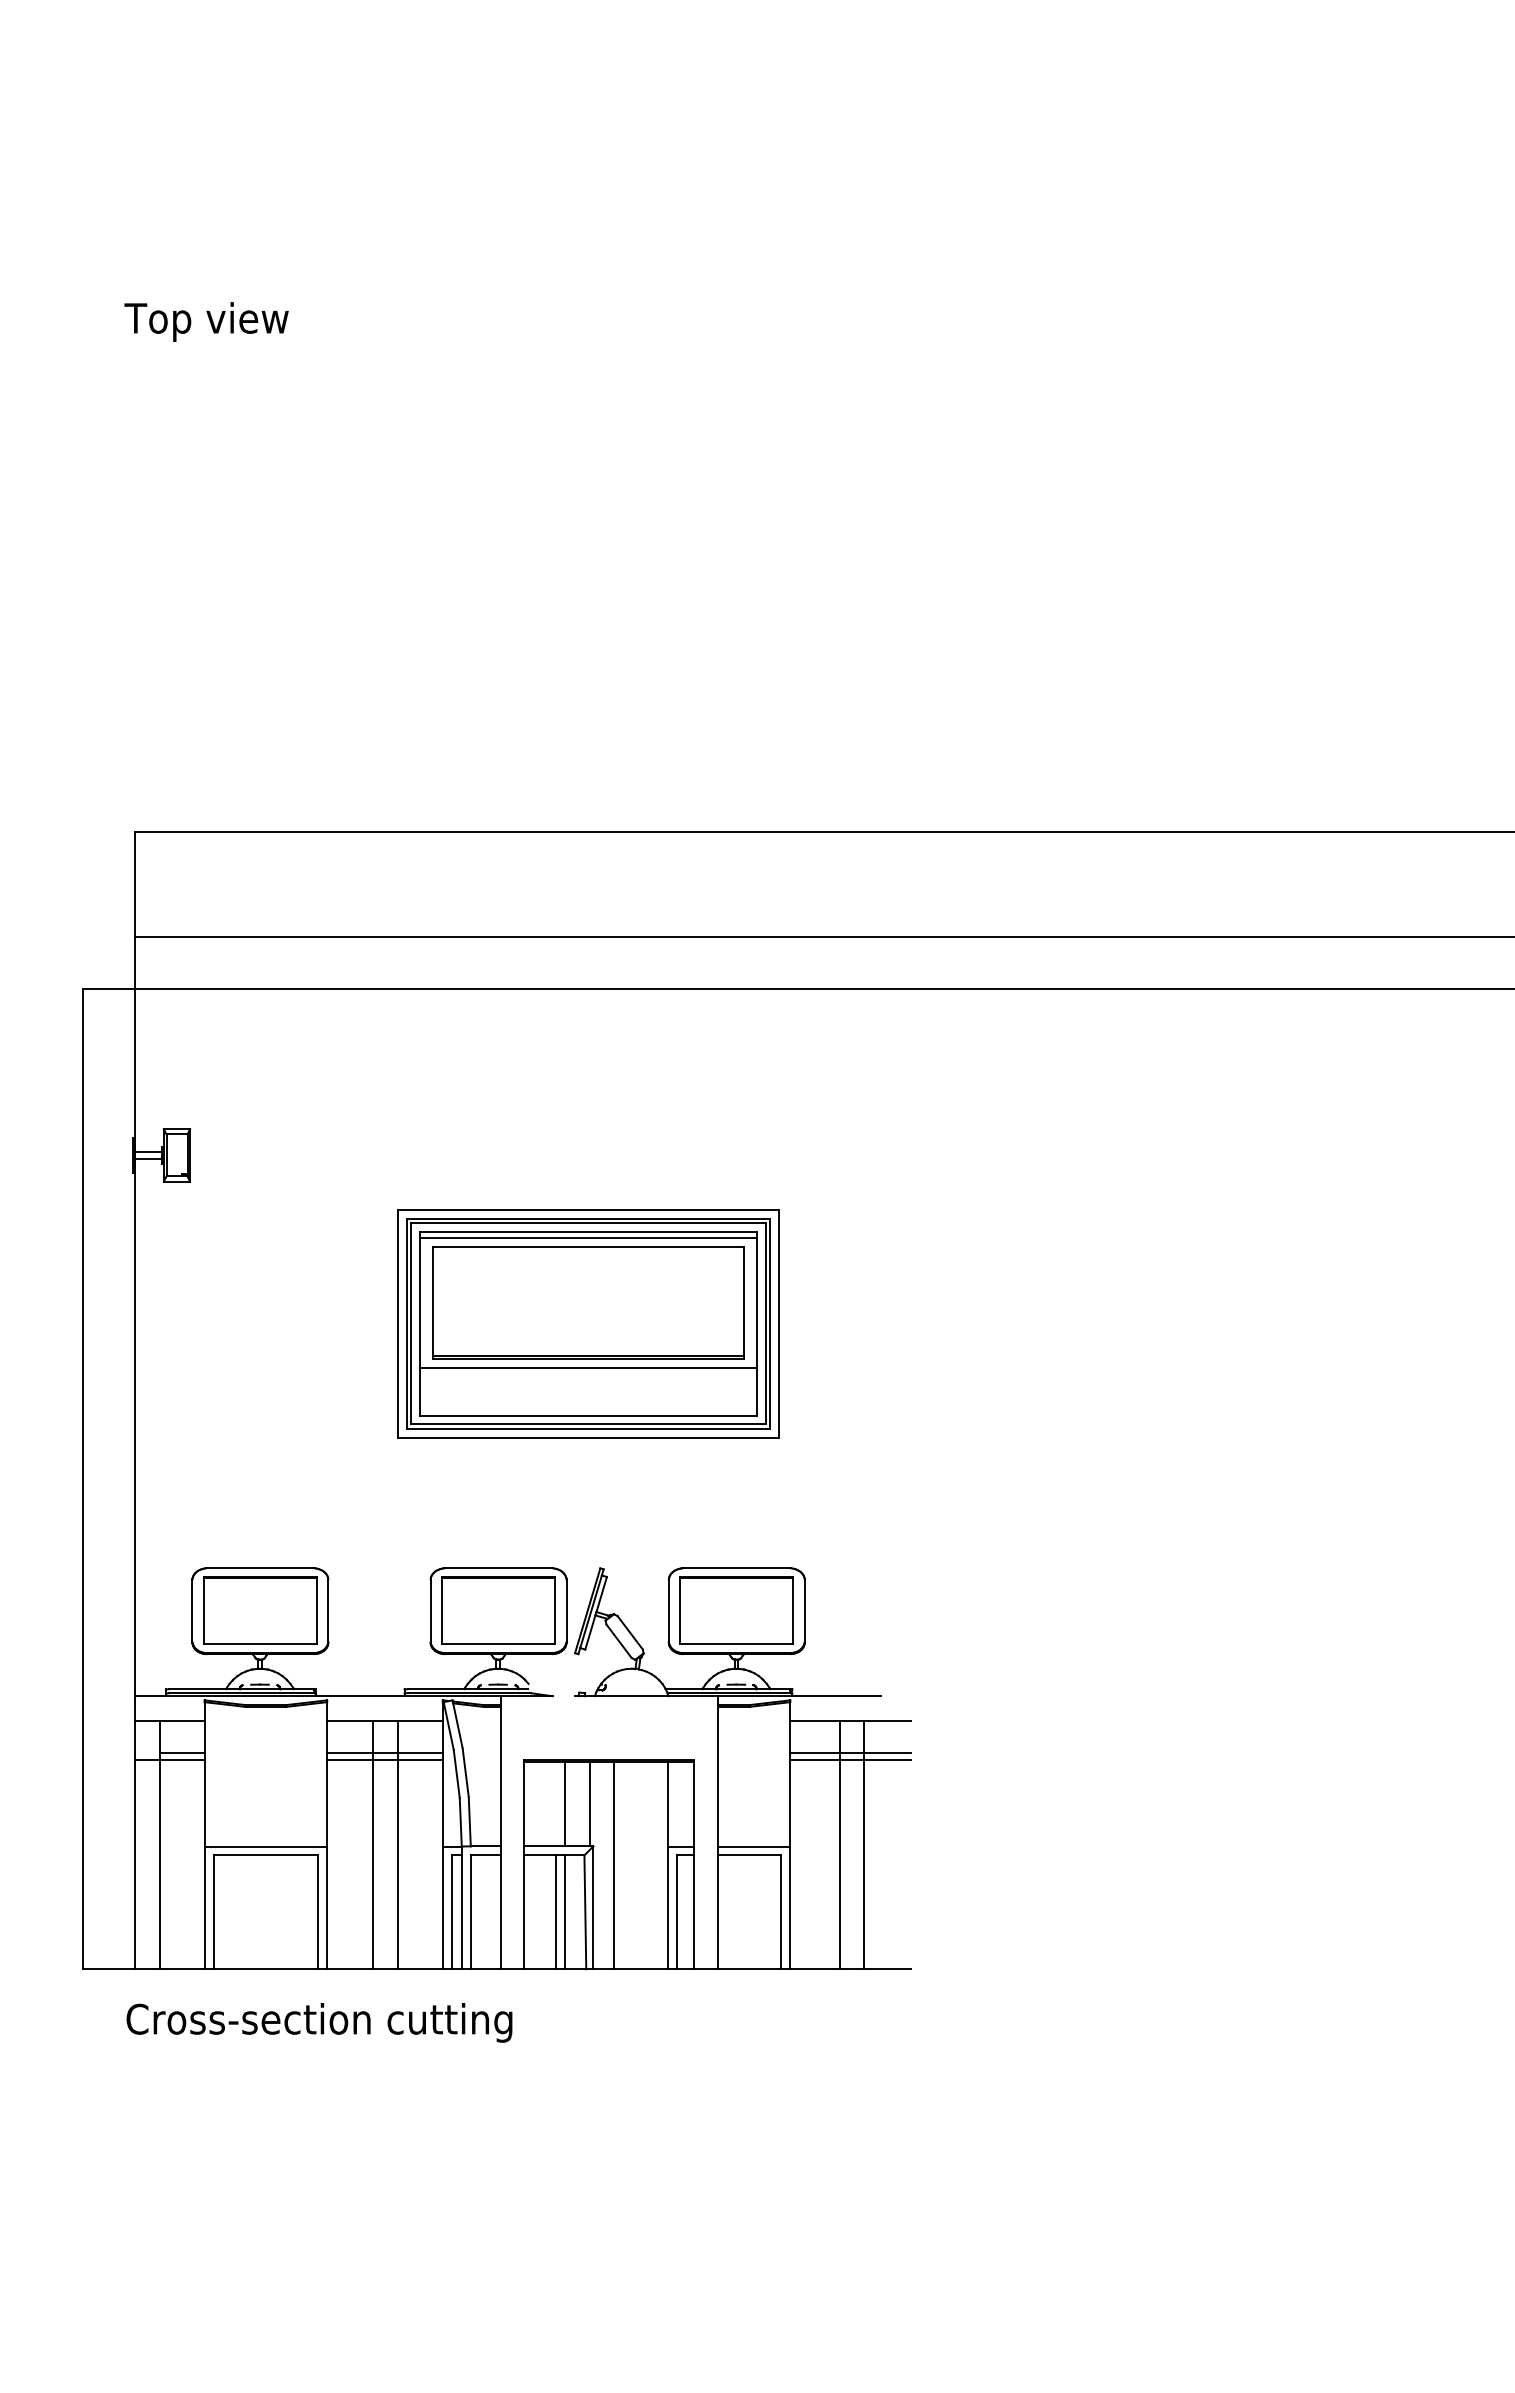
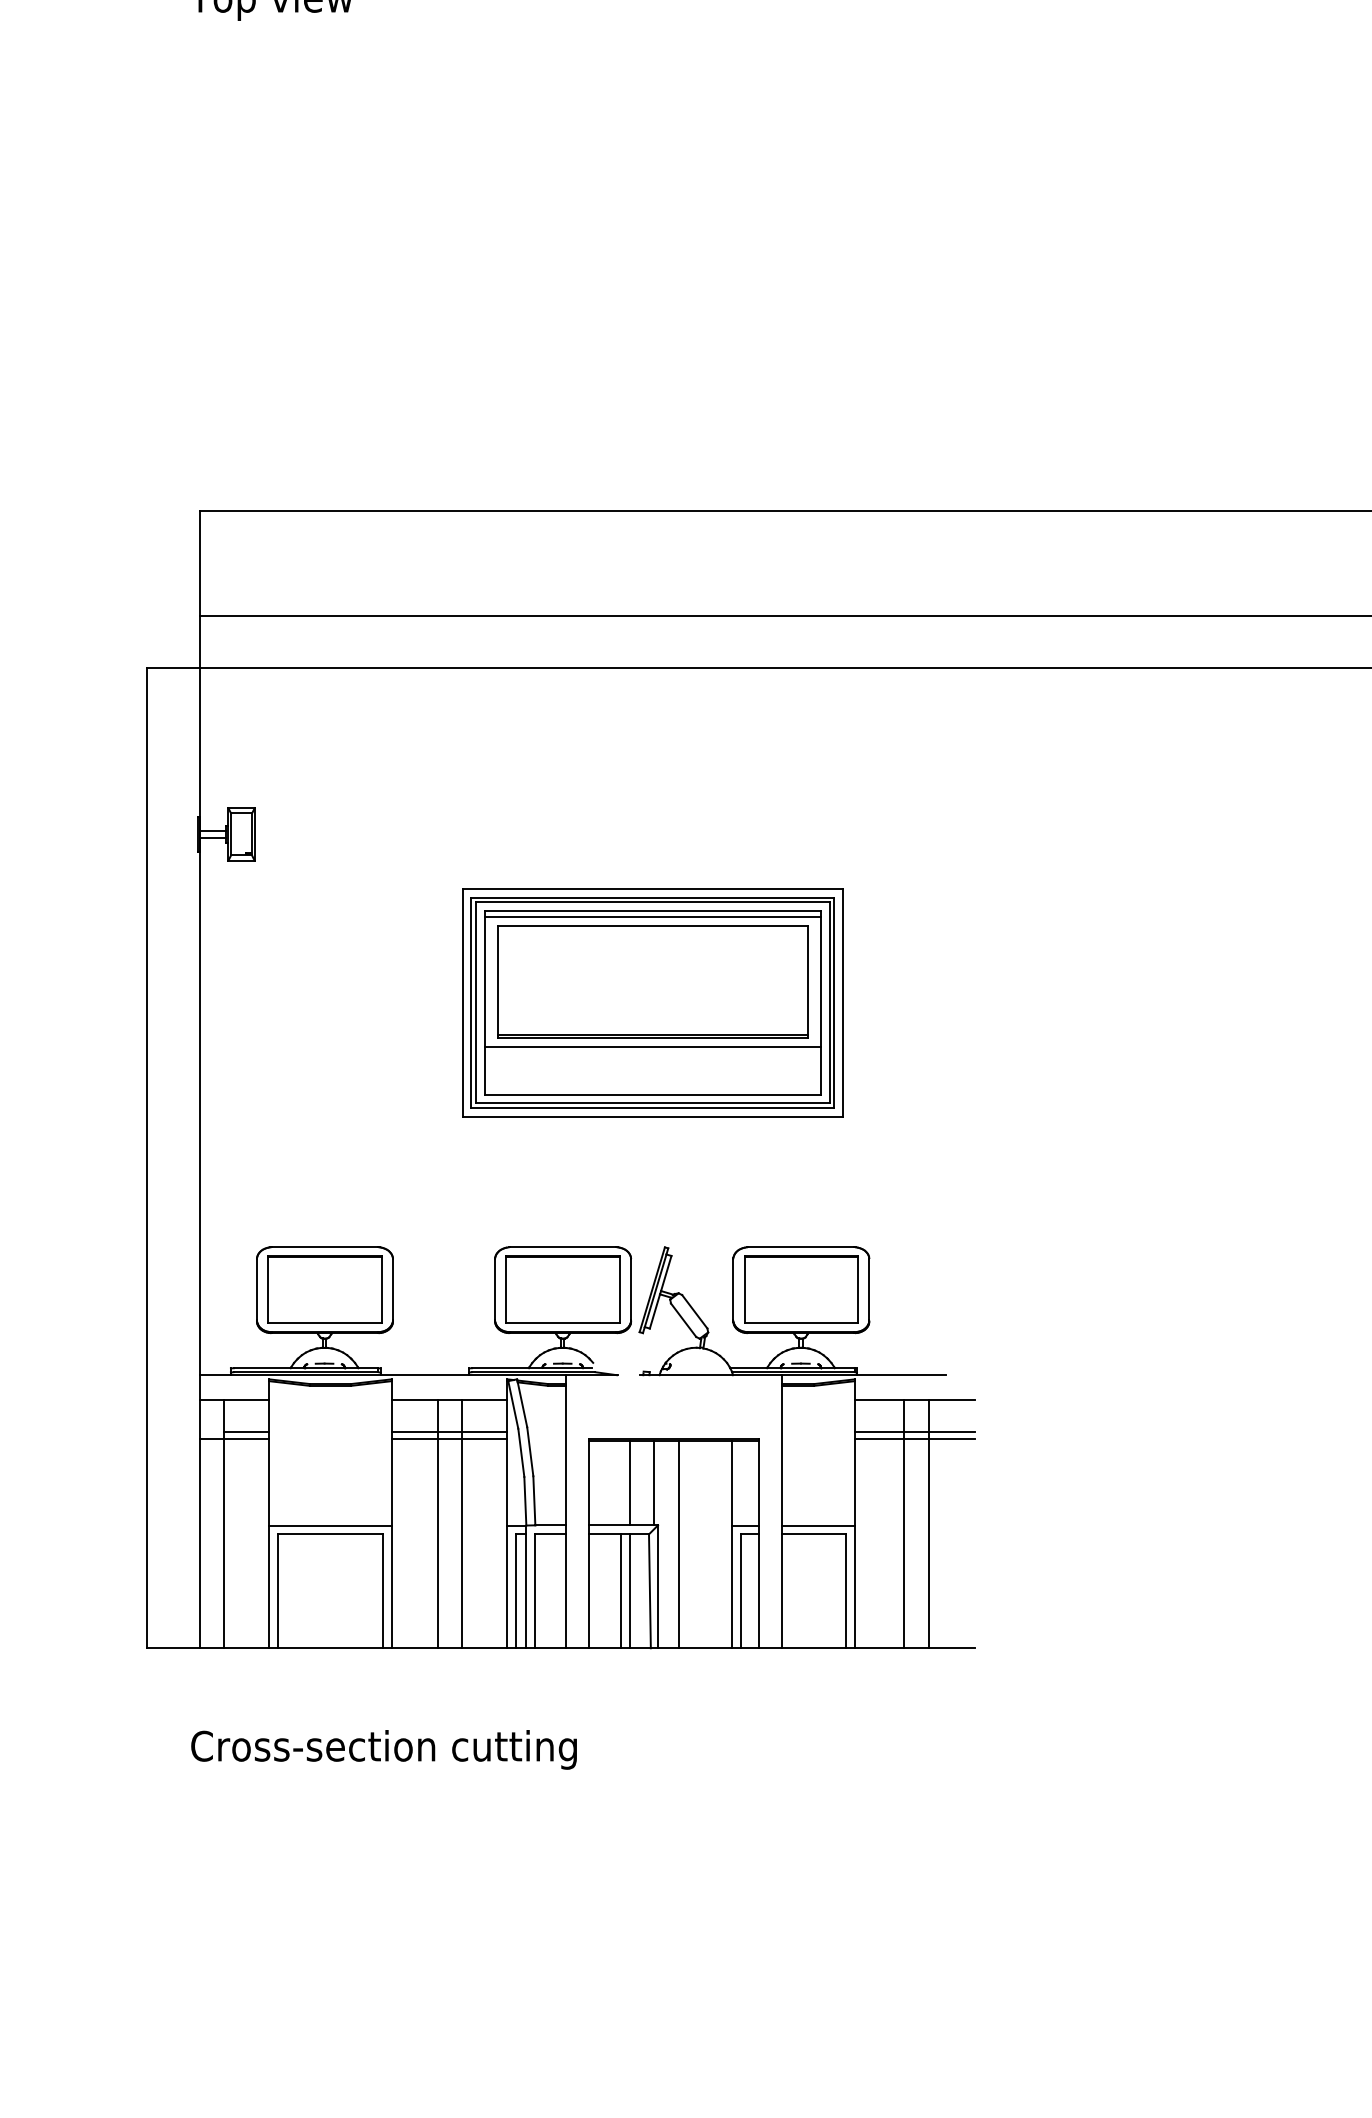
text: (319, 2022) -> (384, 1749), moved

